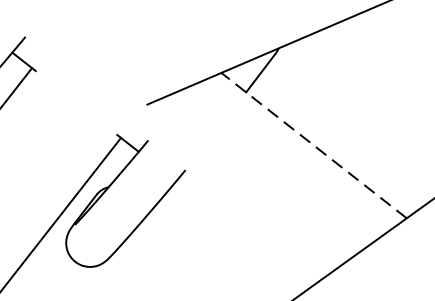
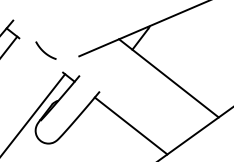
curve: (82, 95) -> (44, 51), added
line: (313, 145) -> (168, 78), dashed -> solid
line: (242, 233) -> (130, 125), added

